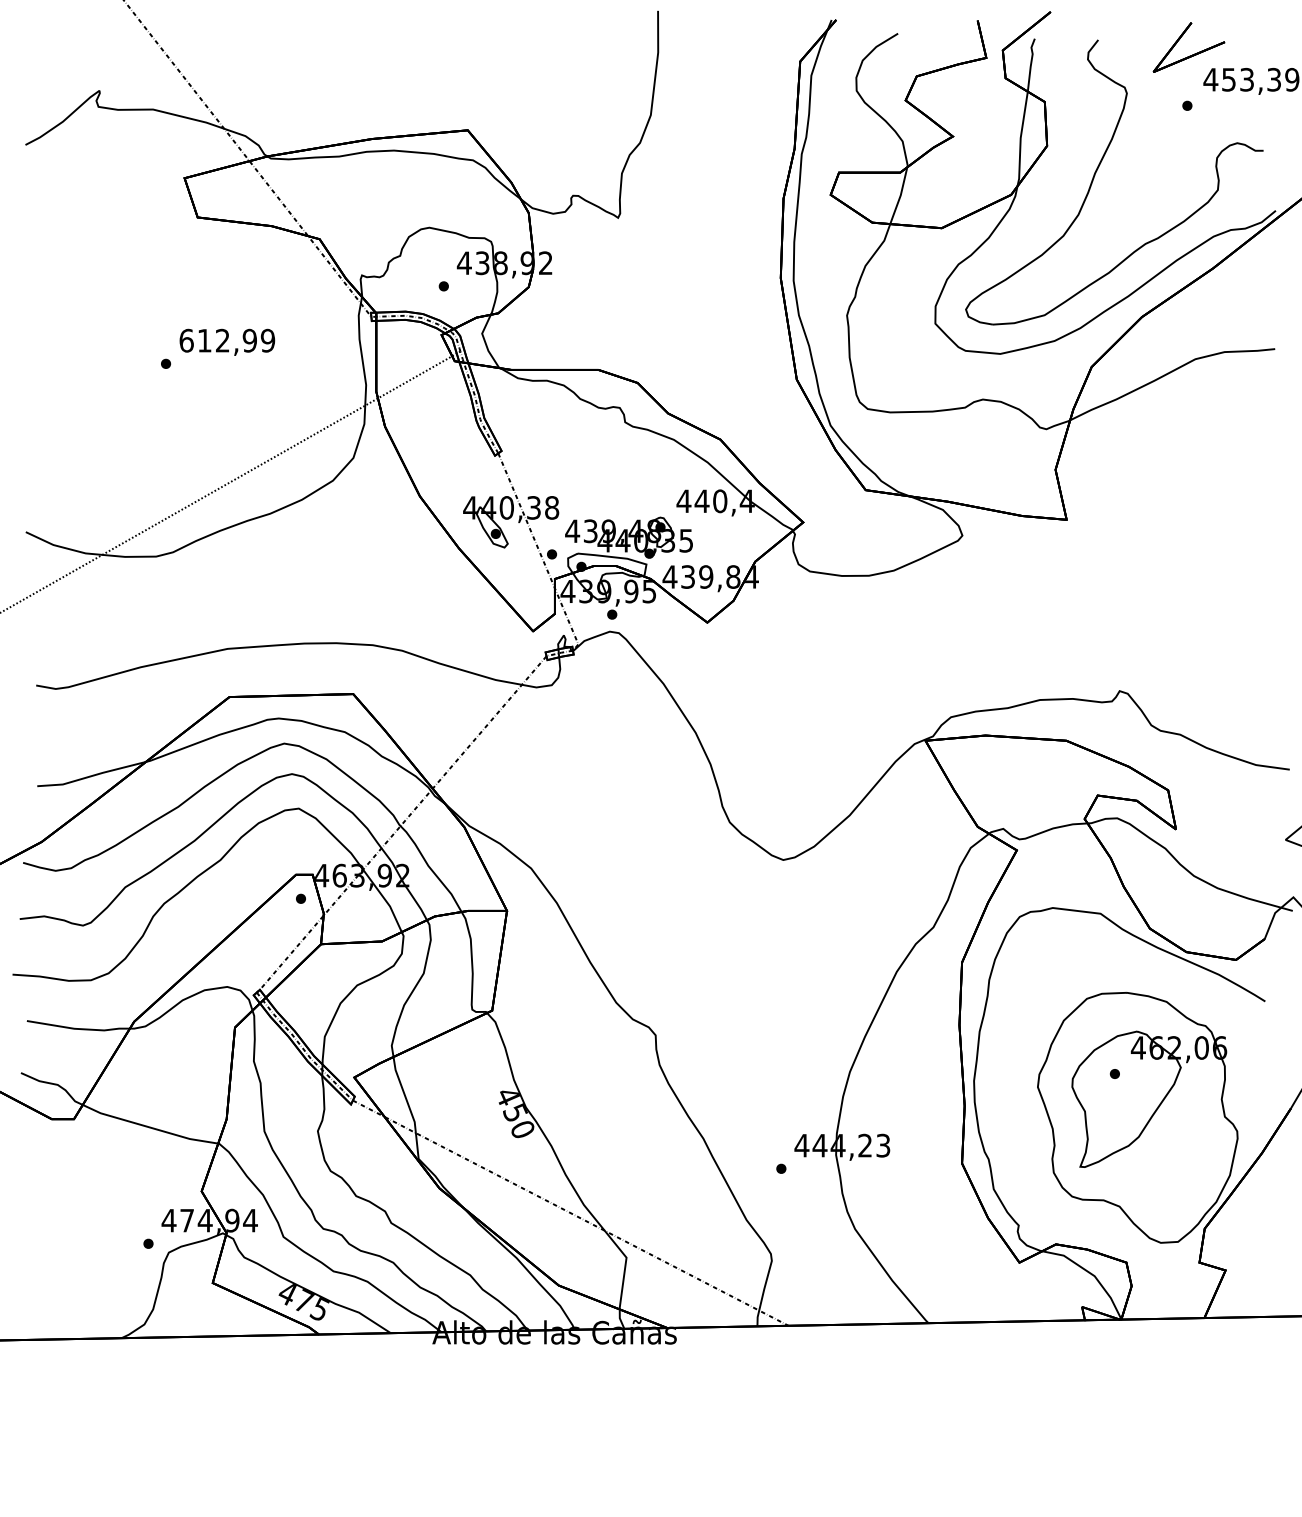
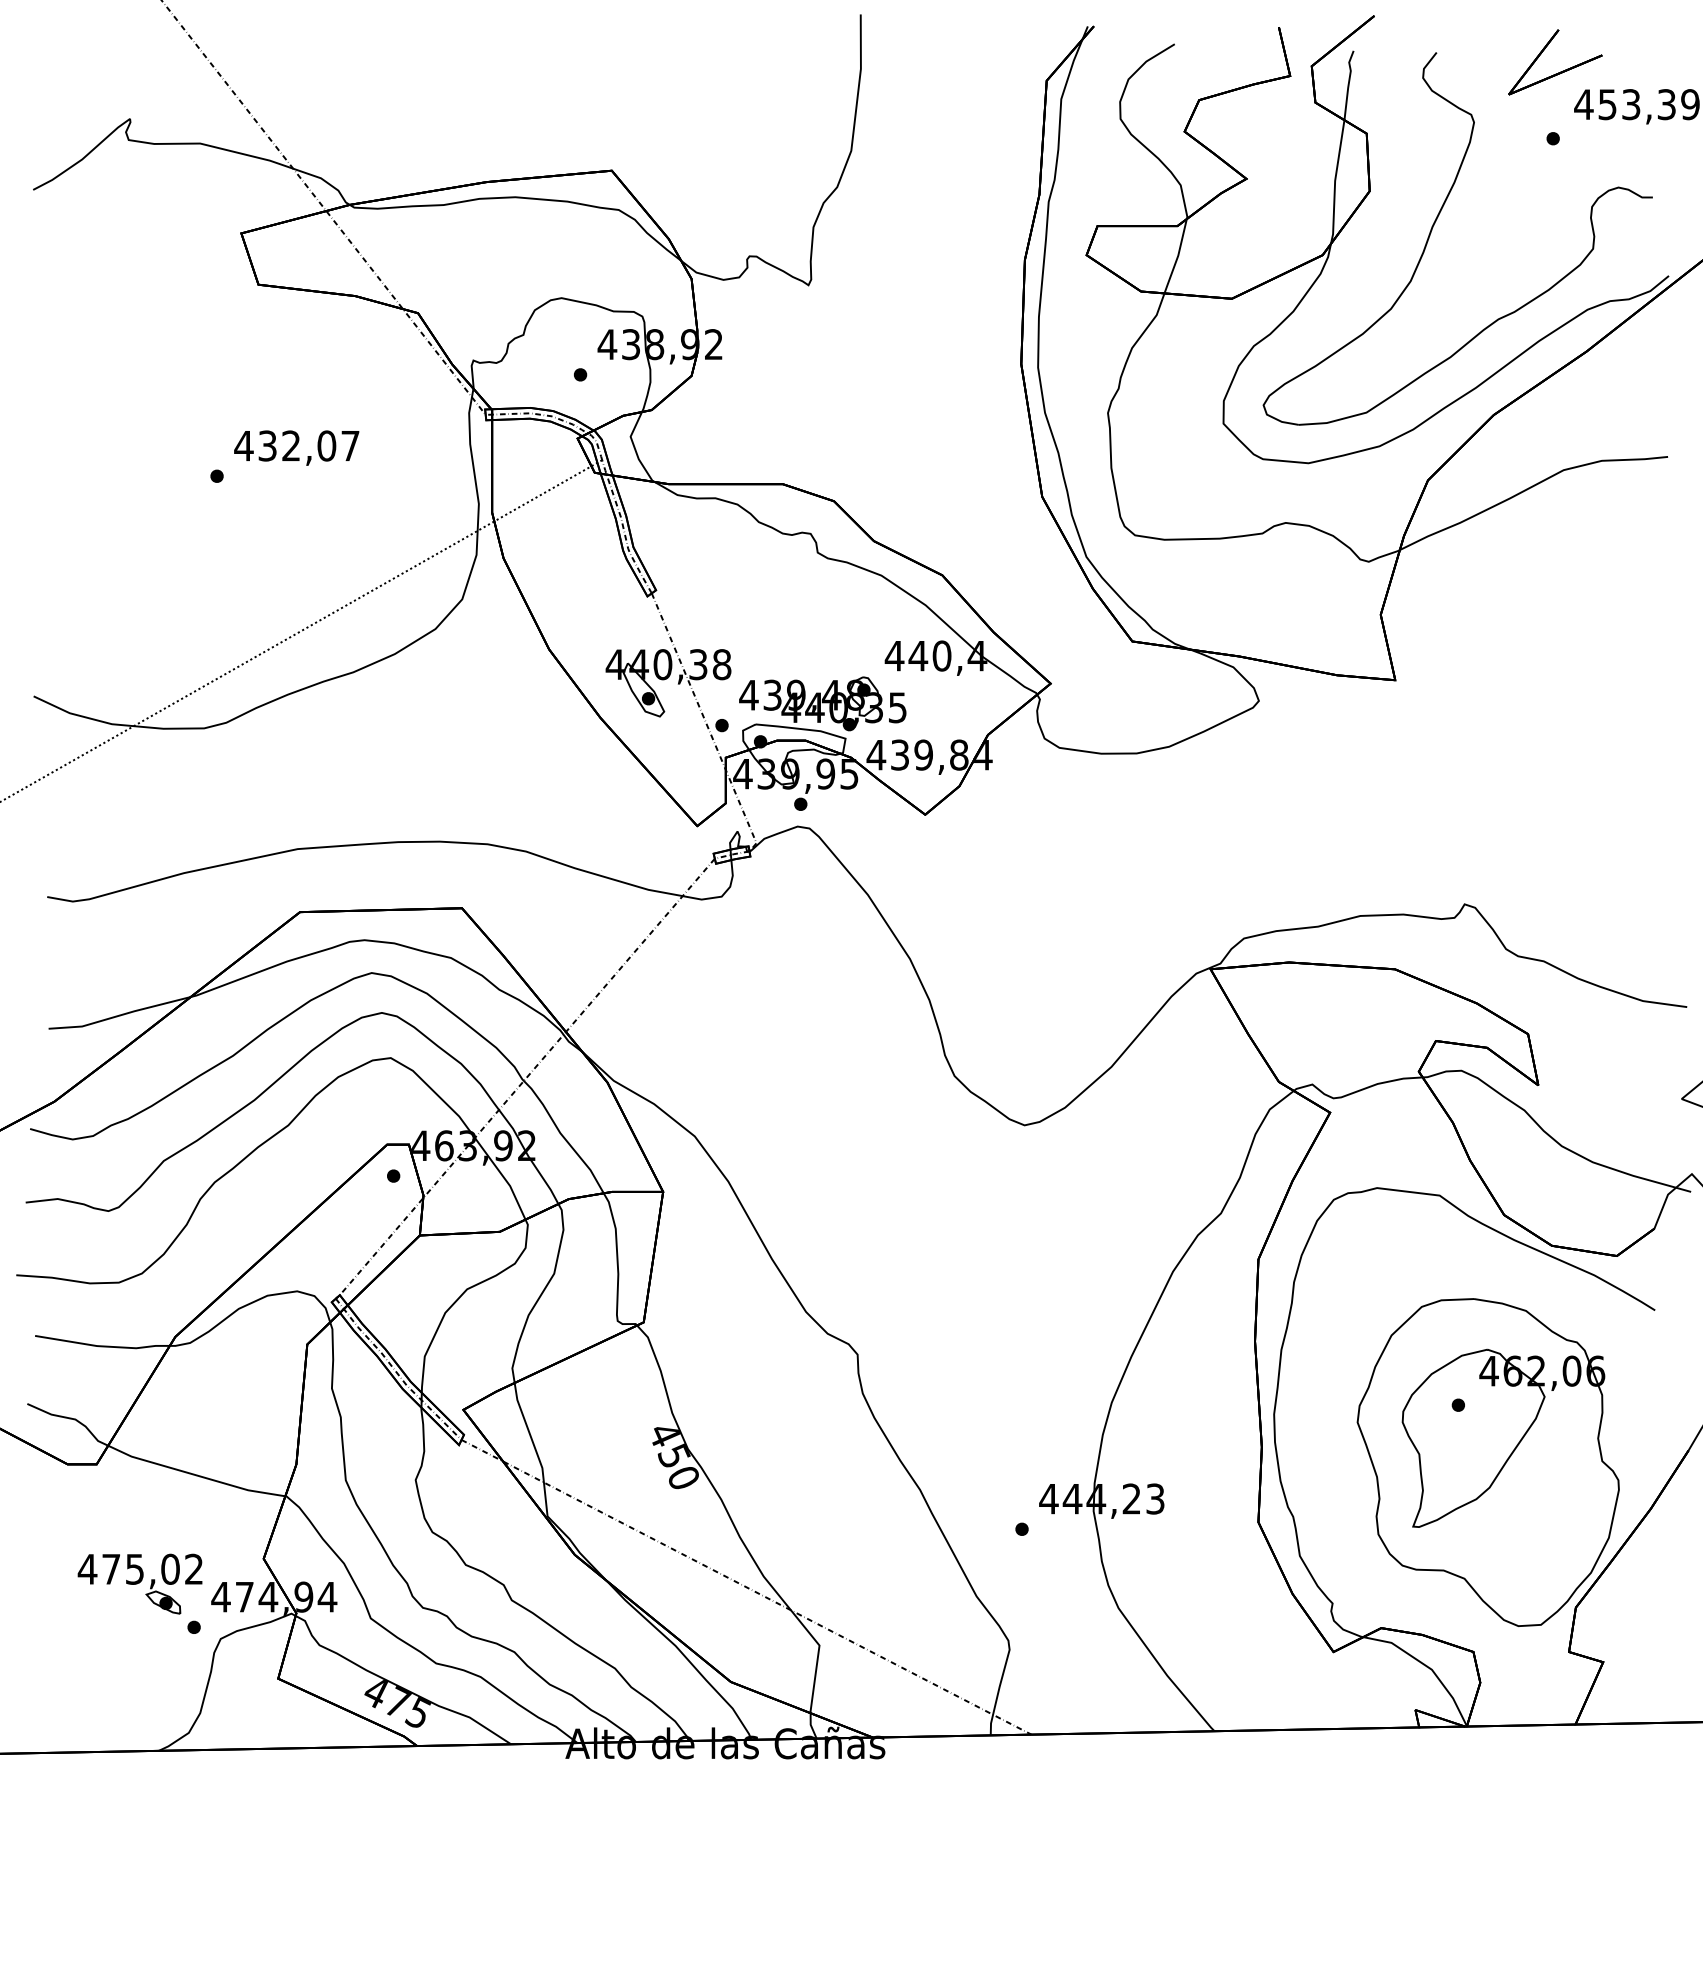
text: (227, 340) -> (297, 445), 612,99 -> 432,07
part: (106, 1210) -> (139, 1583), added

